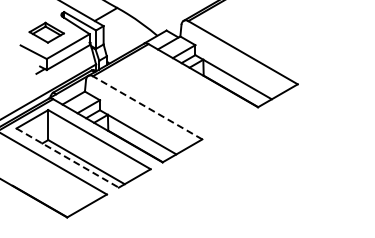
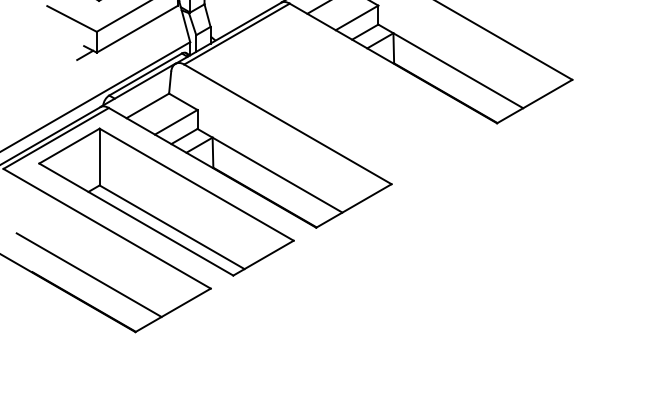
line: (147, 107) -> (287, 123), dashed -> solid
line: (68, 158) -> (137, 220), dashed -> solid
line: (42, 187) -> (88, 275), added

